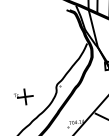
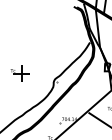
part: (23, 97) -> (19, 73), moved

